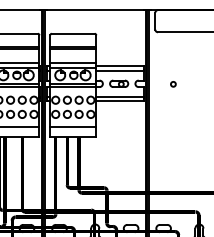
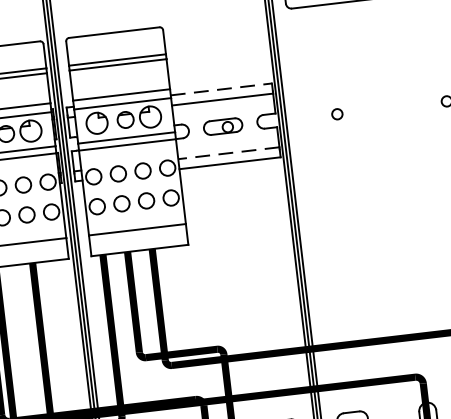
line: (120, 66) -> (221, 89), solid -> dashed
line: (119, 96) -> (227, 153), solid -> dashed

